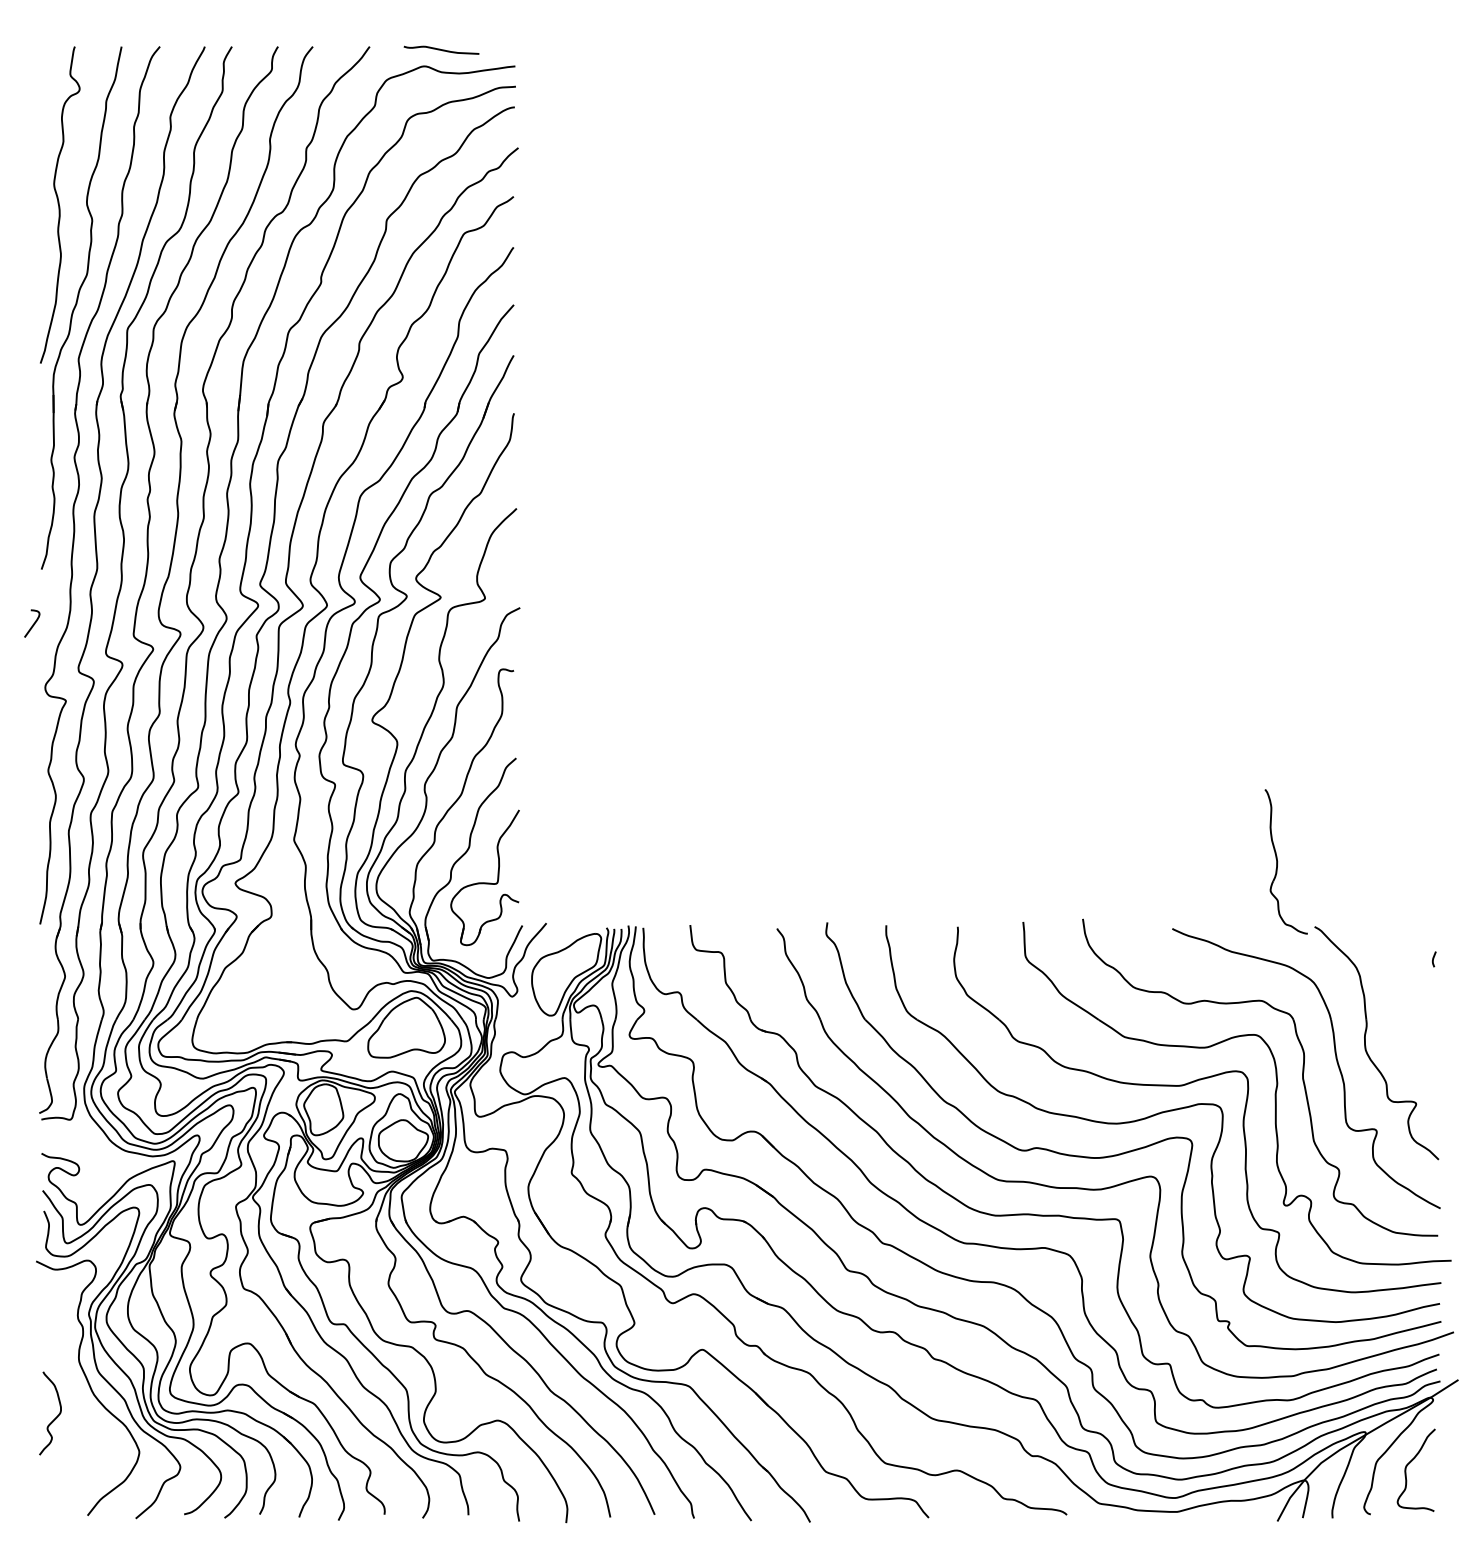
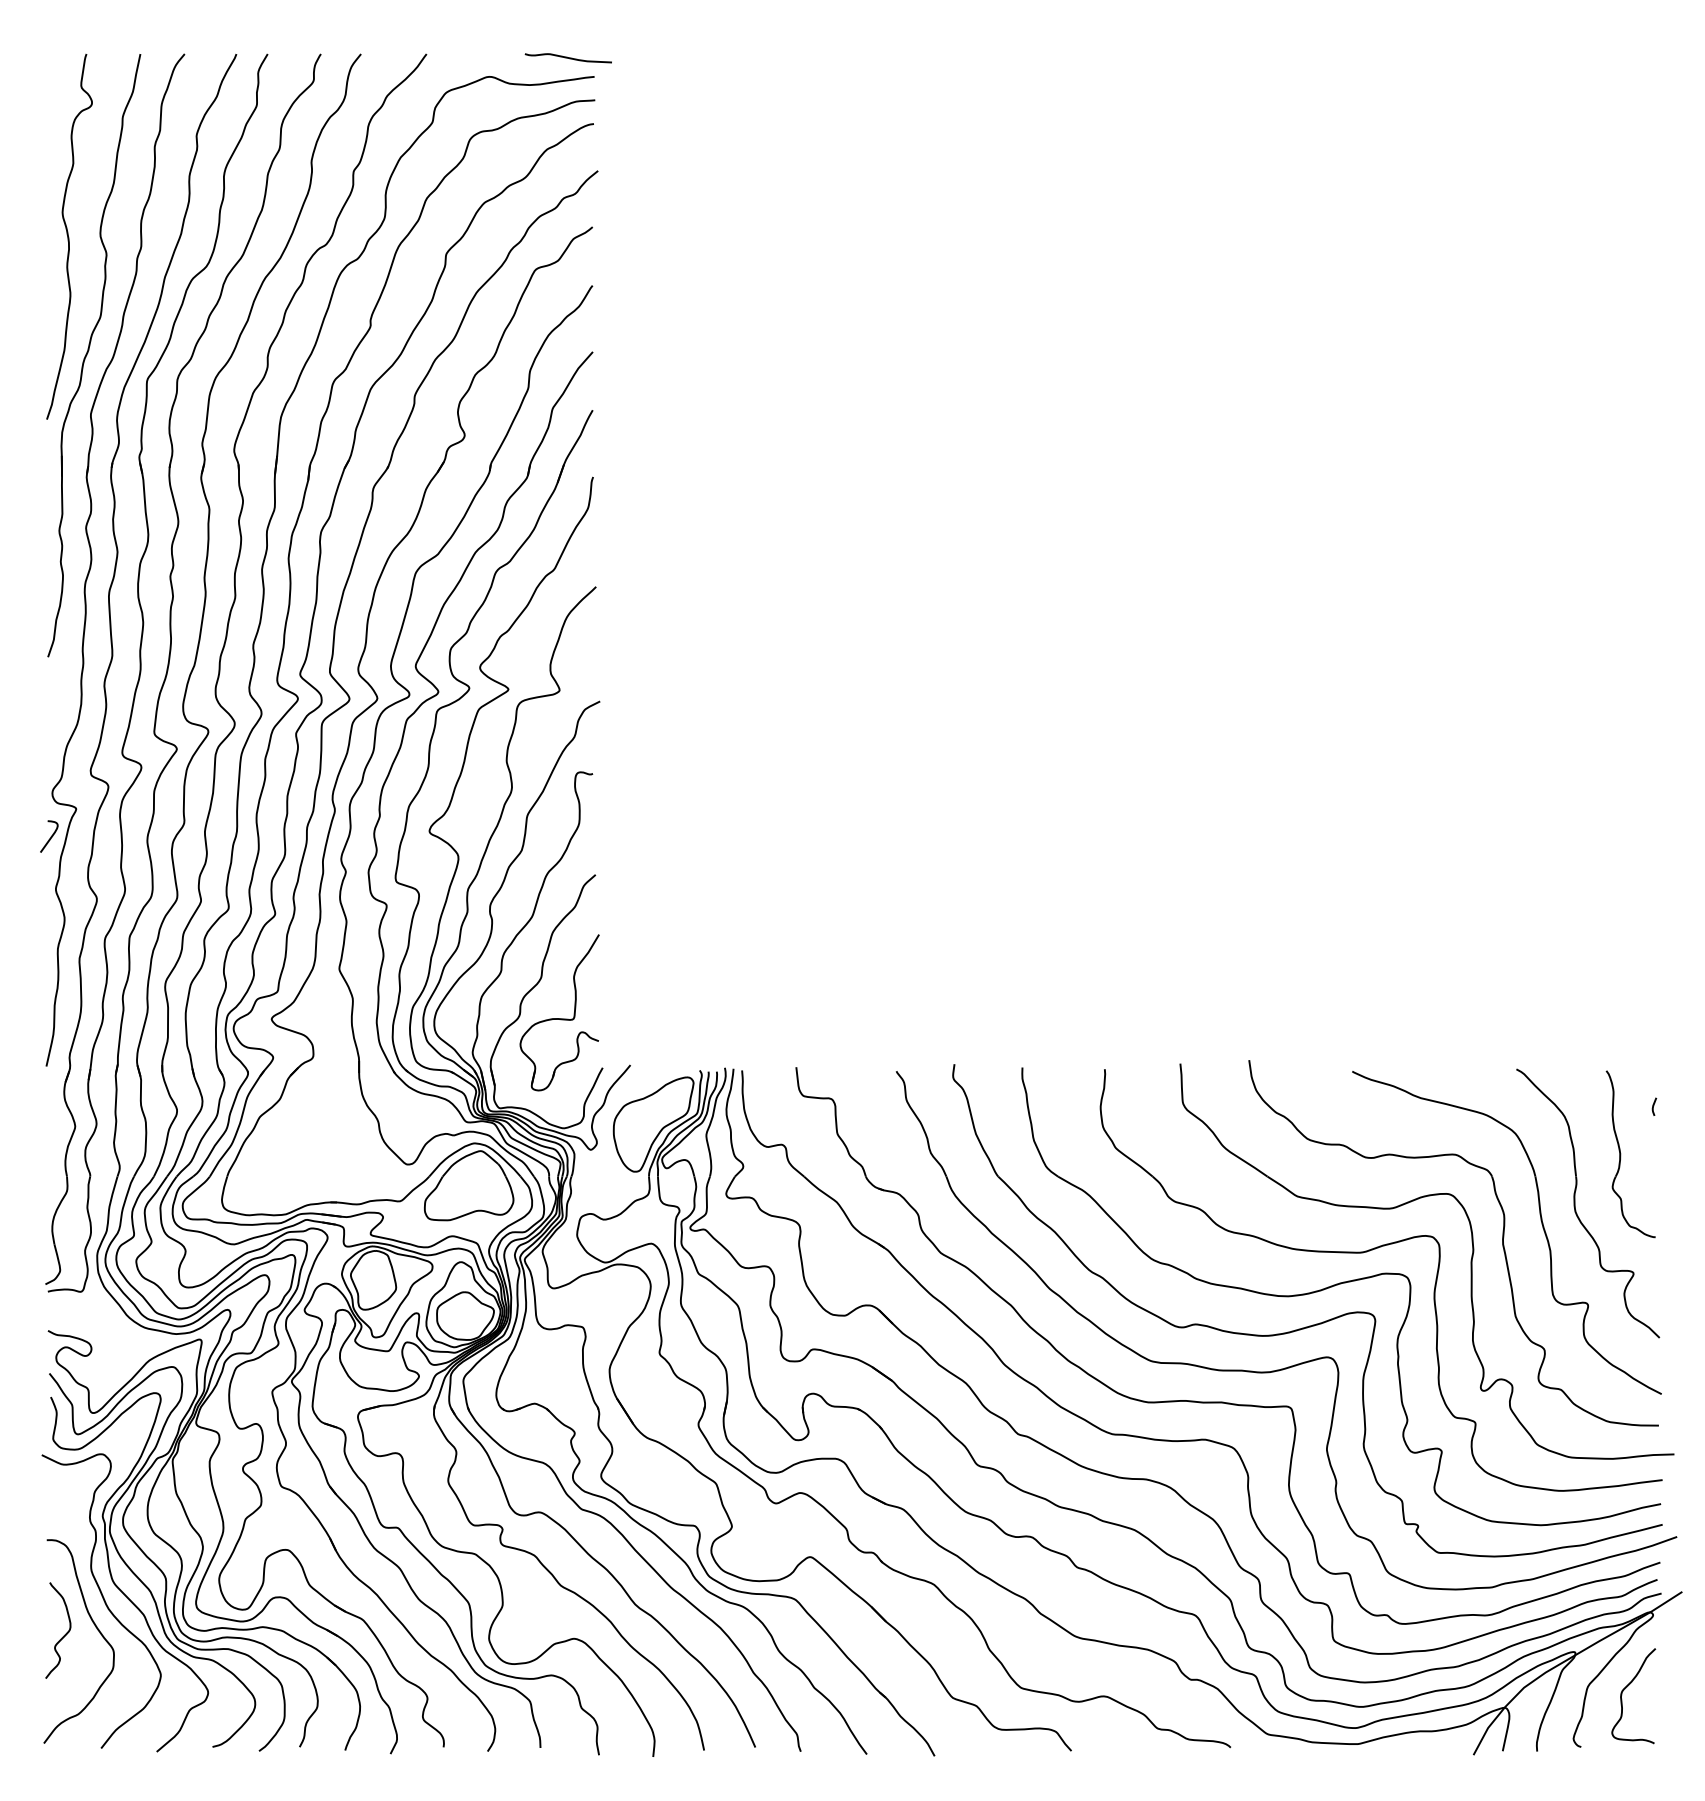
curve: (440, 50) -> (567, 58), moved
curve: (33, 623) -> (50, 836), moved
part: (1278, 861) -> (1621, 1154), moved
curve: (84, 1413) -> (97, 1630), added

